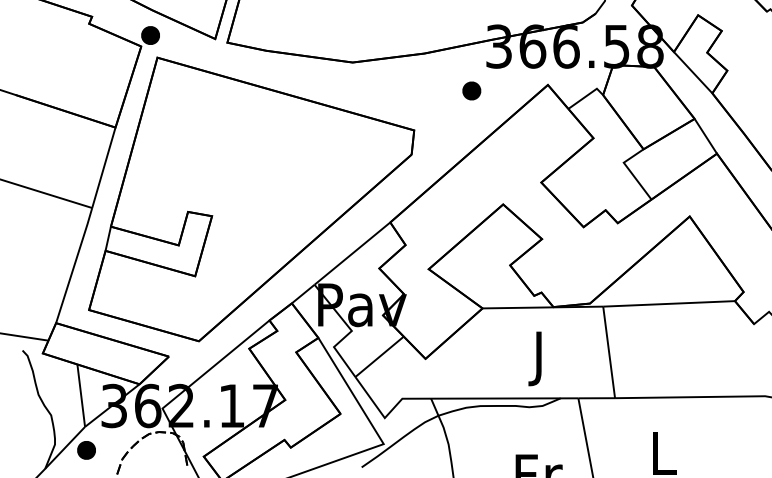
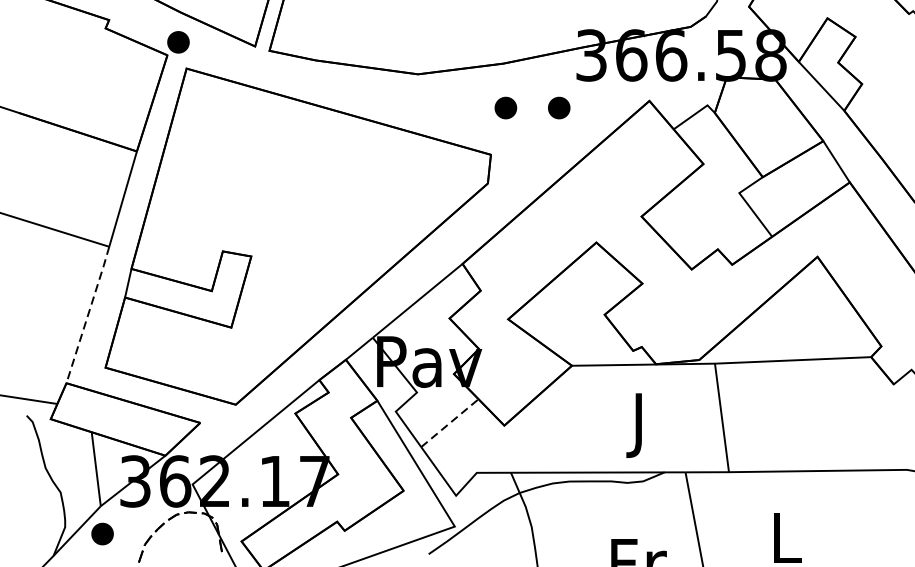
part: (426, 90) -> (505, 107), added
line: (74, 265) -> (88, 314), solid -> dashed
line: (379, 356) -> (449, 422), solid -> dashed

